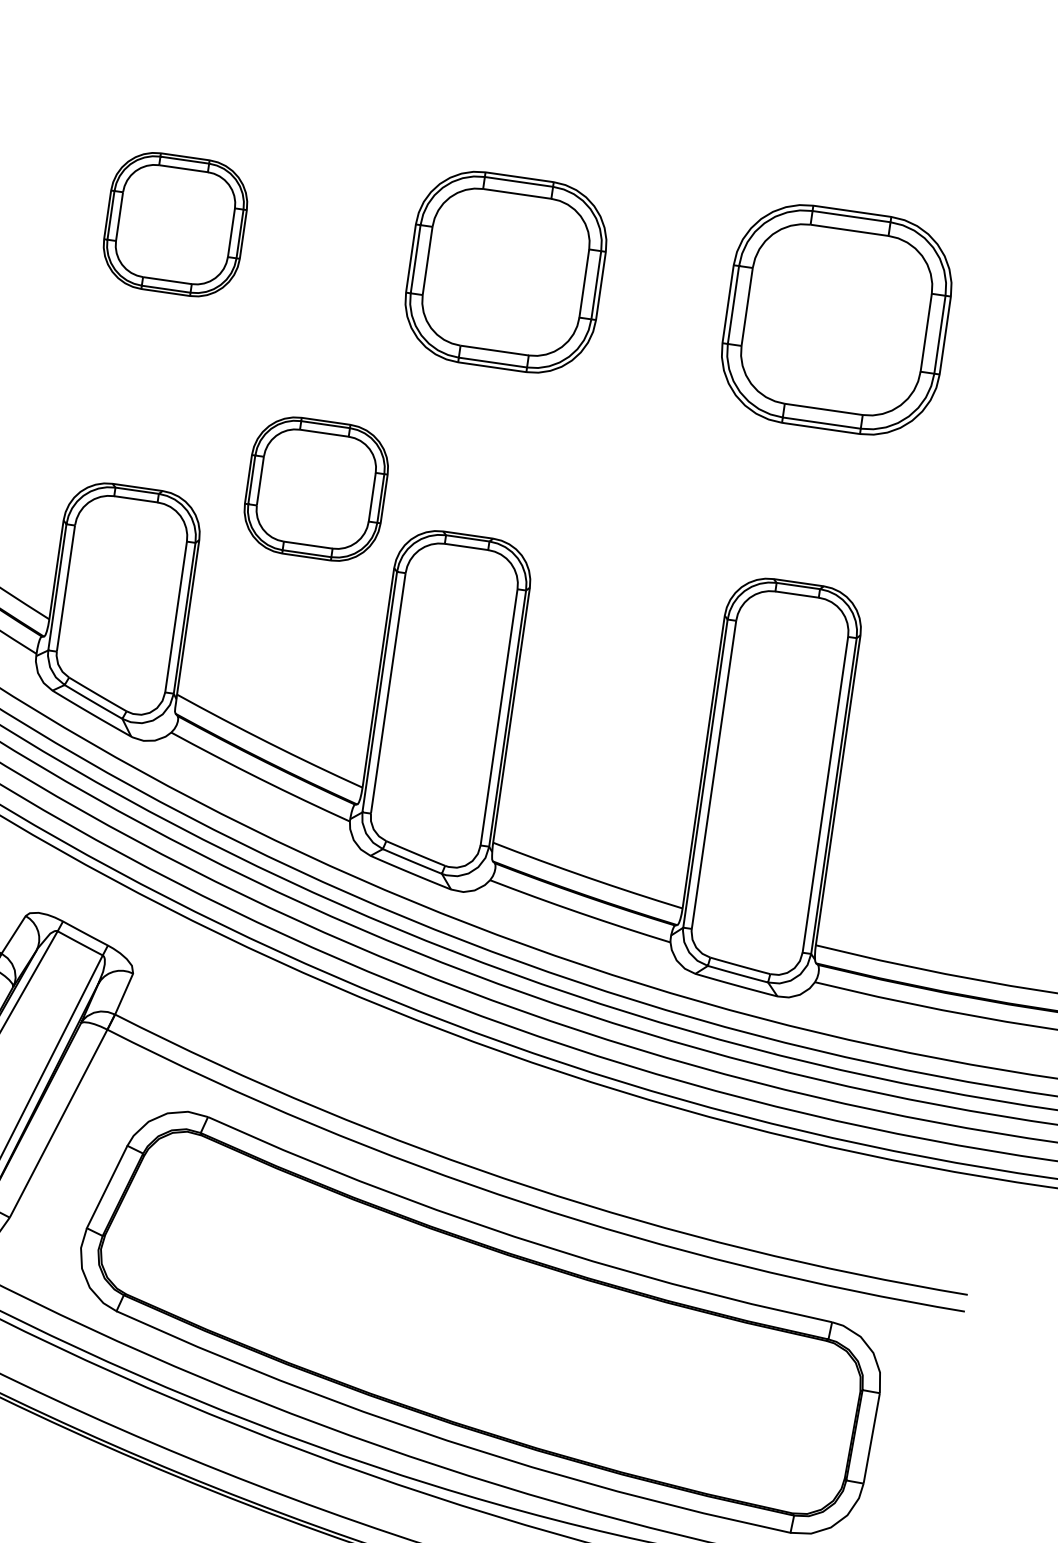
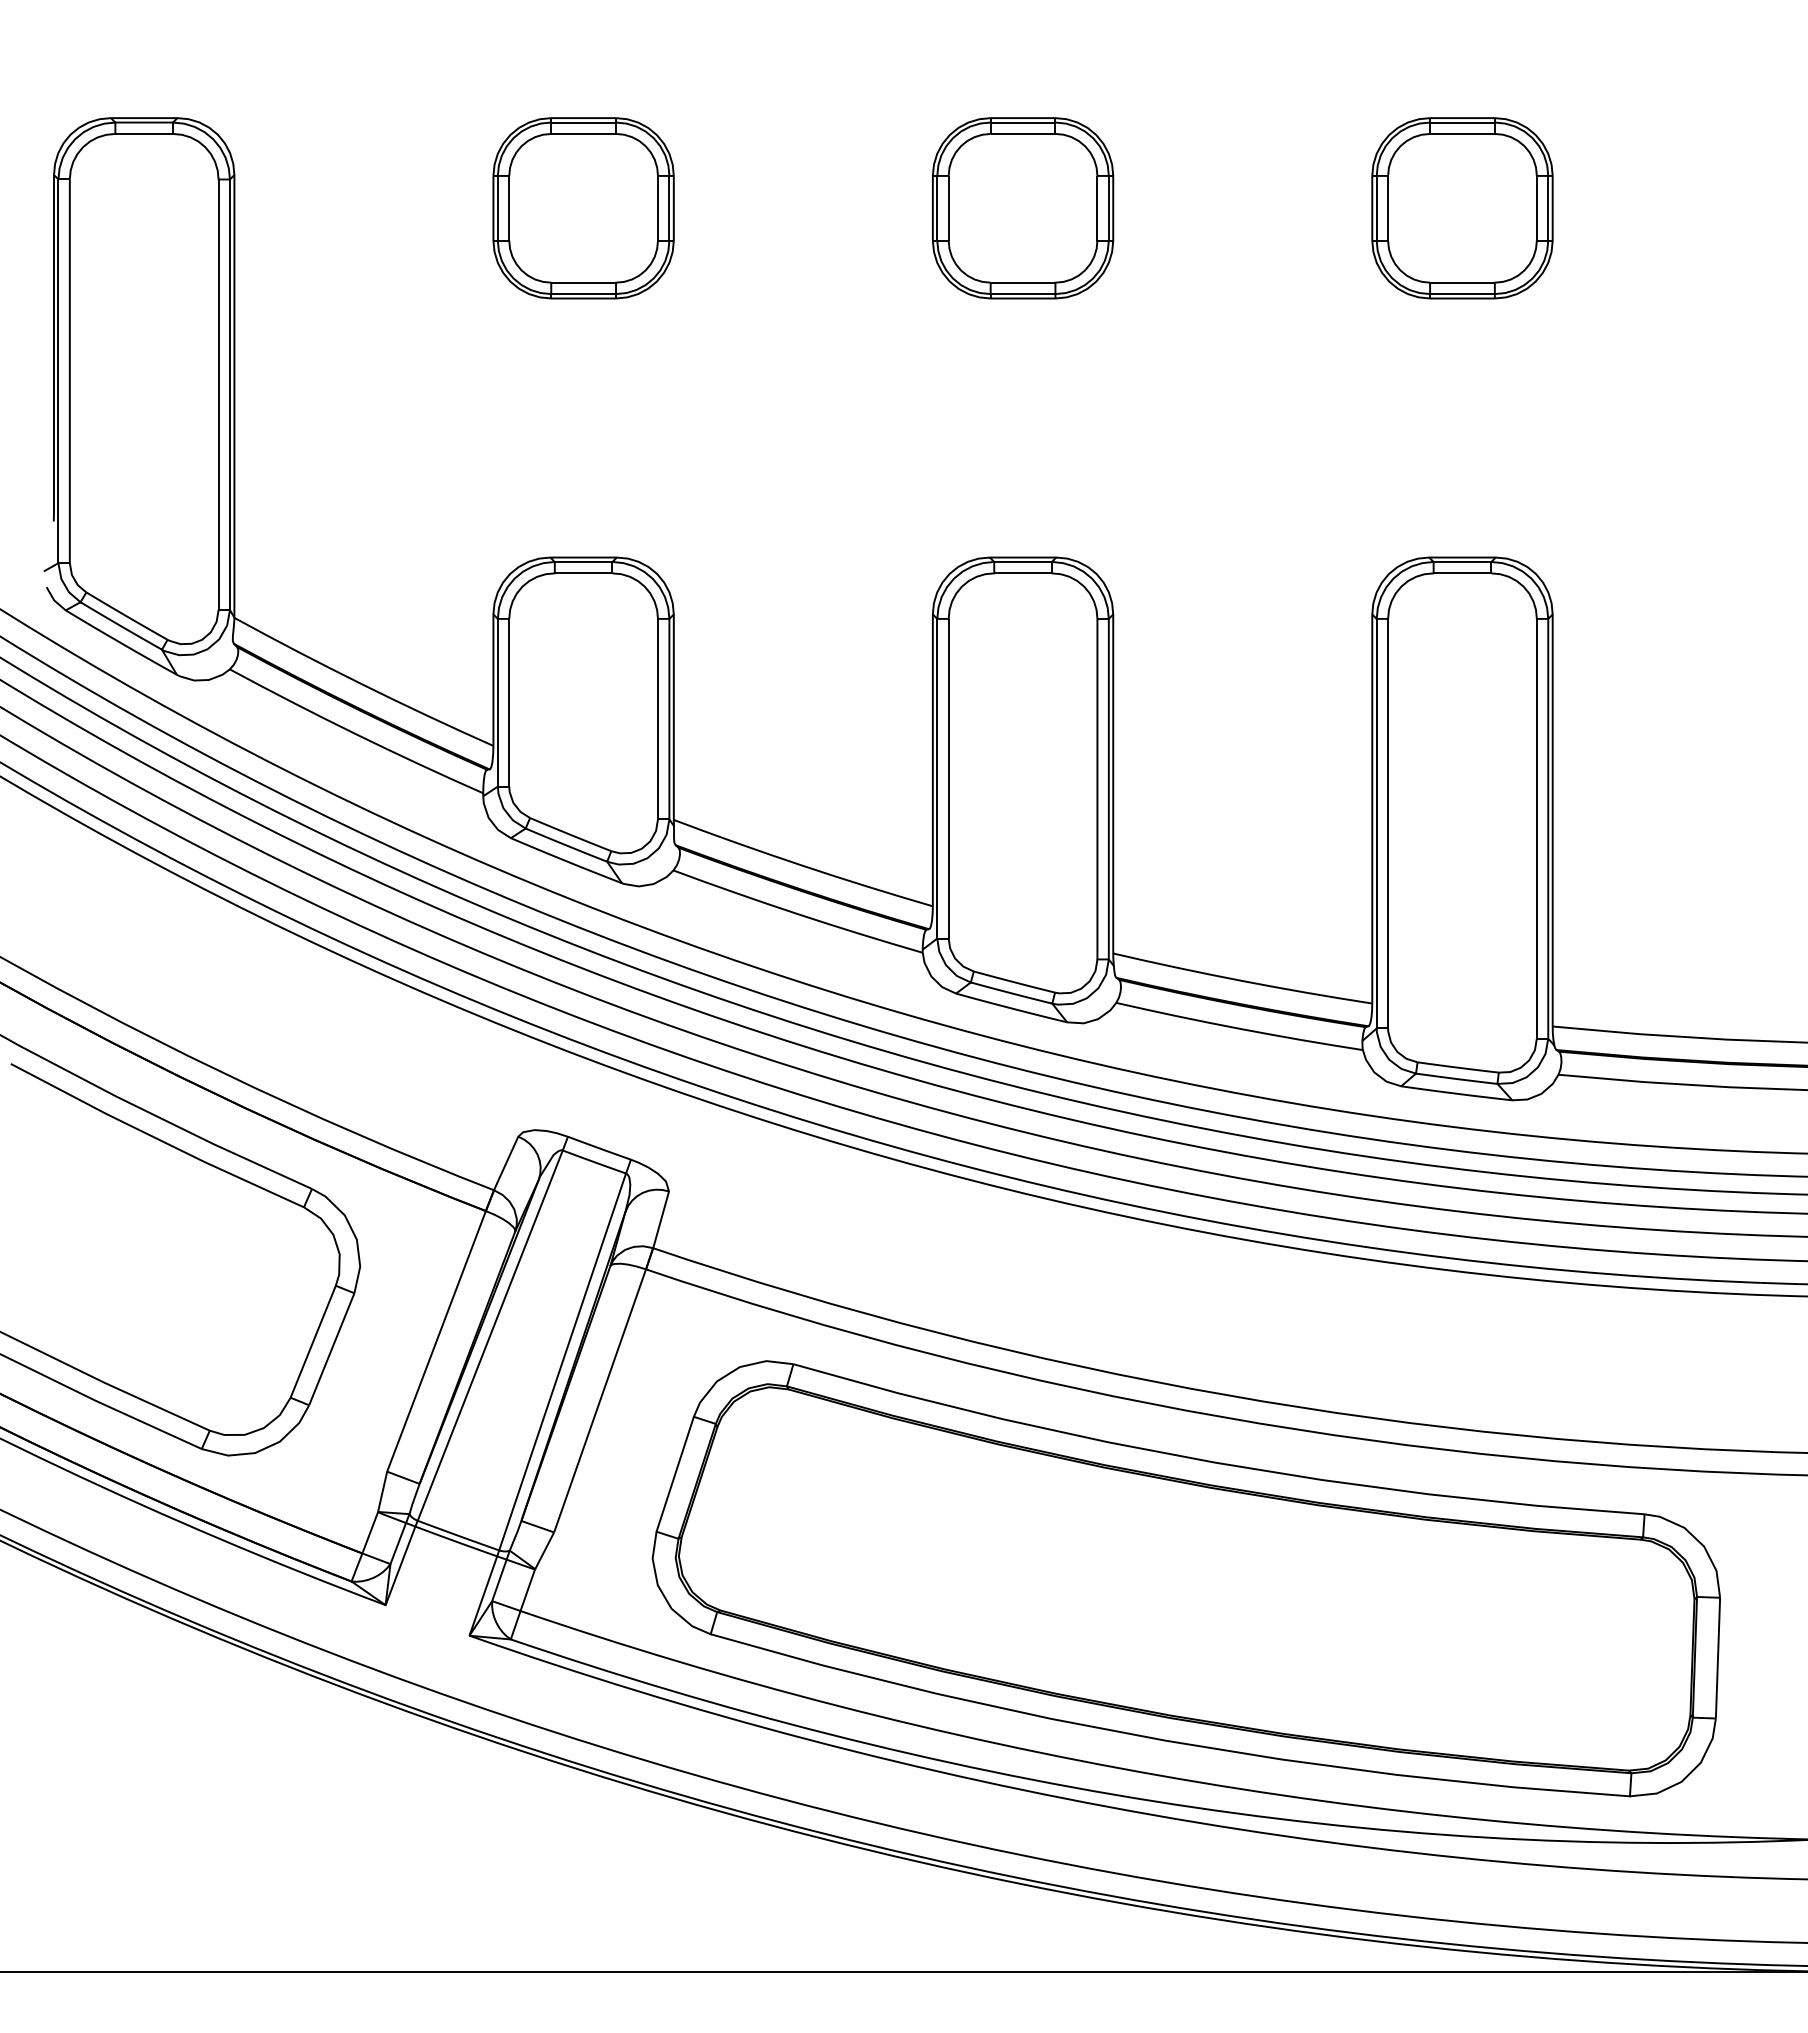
part: (506, 272) -> (1023, 208), size x0.71
part: (836, 320) -> (1462, 208), size x0.62
part: (316, 489) -> (816, 526), removed

